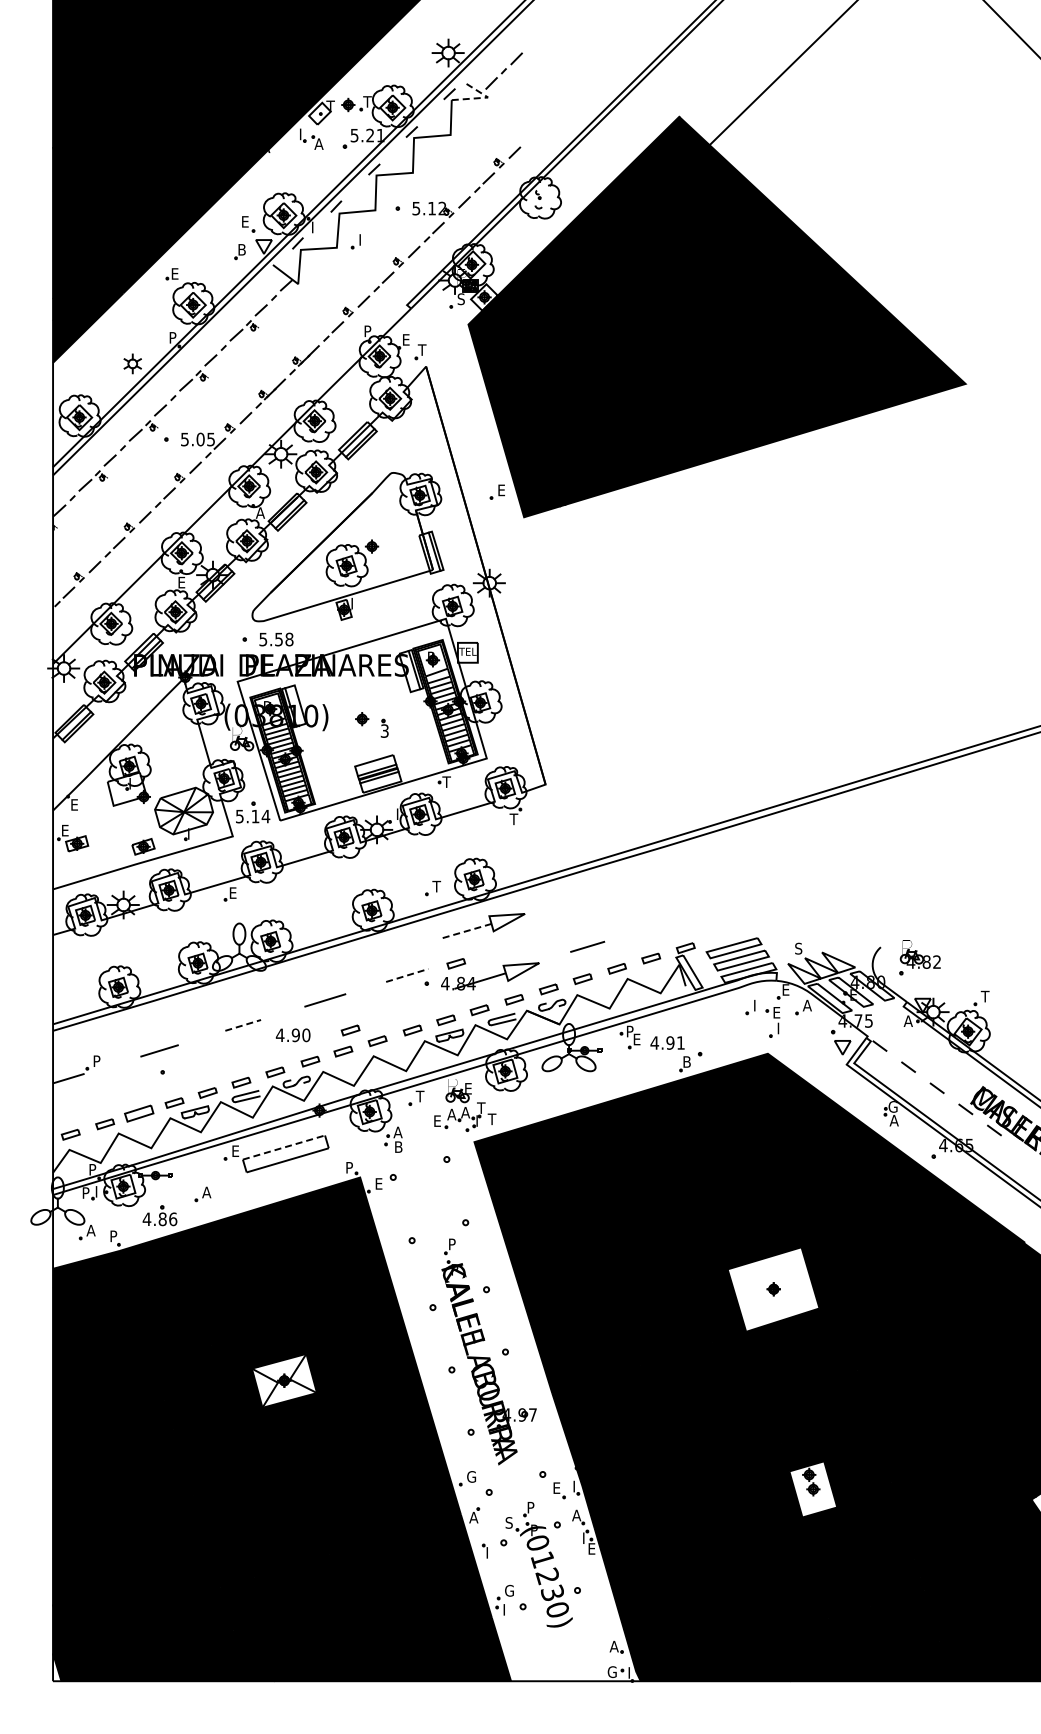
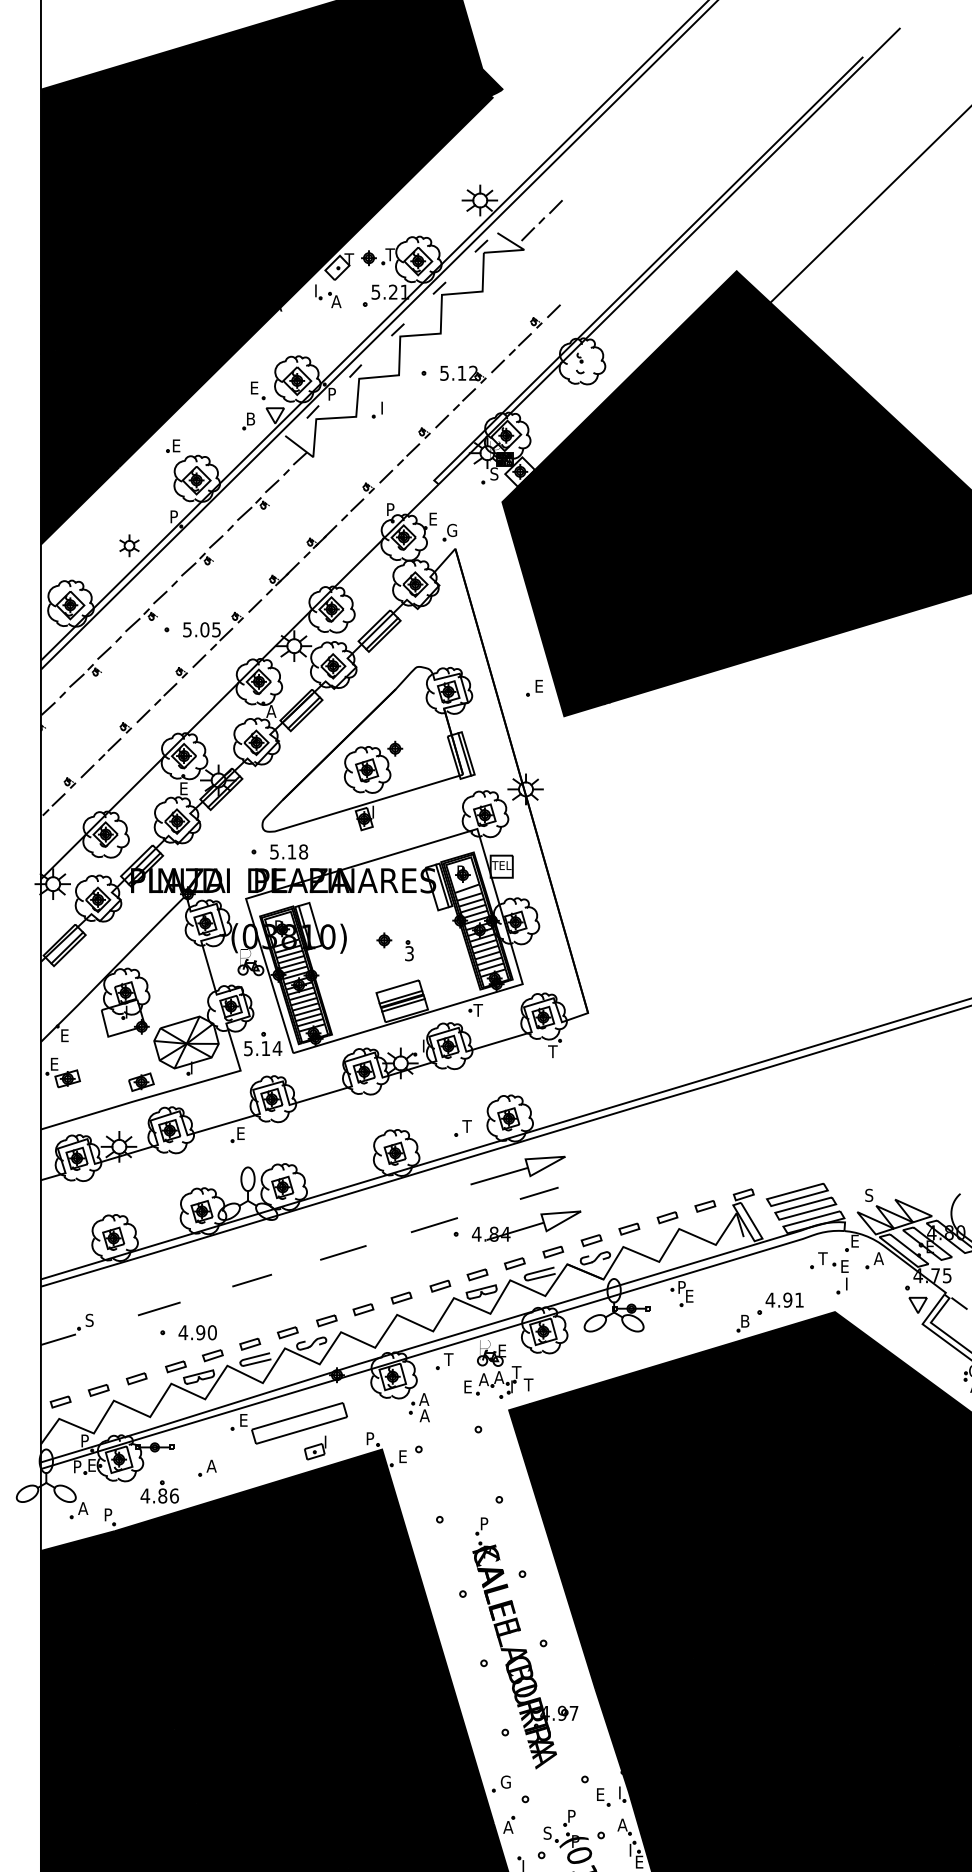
line: (485, 97) -> (521, 249), dashed -> solid
text: (315, 224) -> (332, 390), I -> P
text: (422, 349) -> (451, 529), T -> G
text: (278, 639) -> (291, 851), 5.58 -> 5.18
line: (465, 931) -> (499, 1176), dashed -> solid
line: (587, 946) -> (539, 1192), moved
part: (456, 963) -> (489, 1211), removed
line: (407, 975) -> (434, 1225), dashed -> solid
text: (756, 1005) -> (822, 1258), I -> T
line: (243, 1025) -> (252, 1280), dashed -> solid
part: (350, 1030) -> (371, 1286), removed
text: (292, 1035) -> (196, 1332), moved
text: (667, 1042) -> (784, 1299), moved
text: (96, 1061) -> (89, 1320), P -> S
part: (139, 1113) -> (136, 1378), size x0.62
text: (398, 1146) -> (424, 1415), B -> A
line: (283, 1147) -> (296, 1416), dashed -> solid
part: (299, 1176) -> (314, 1448), added
text: (99, 1191) -> (92, 1465), I -> E
fill: (773, 1289) -> (841, 1573), added
fill: (284, 1380) -> (298, 1675), added
fill: (813, 1489) -> (885, 1796), added

